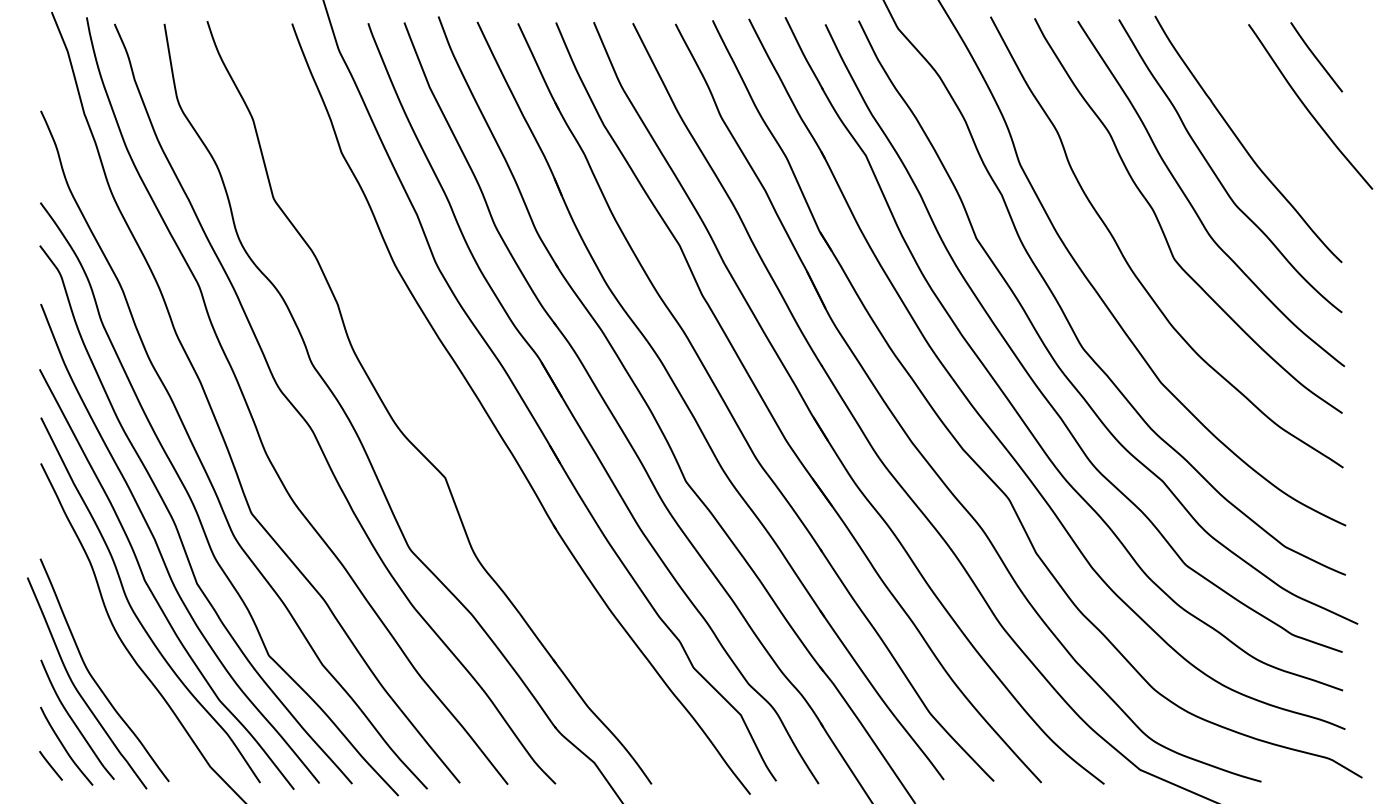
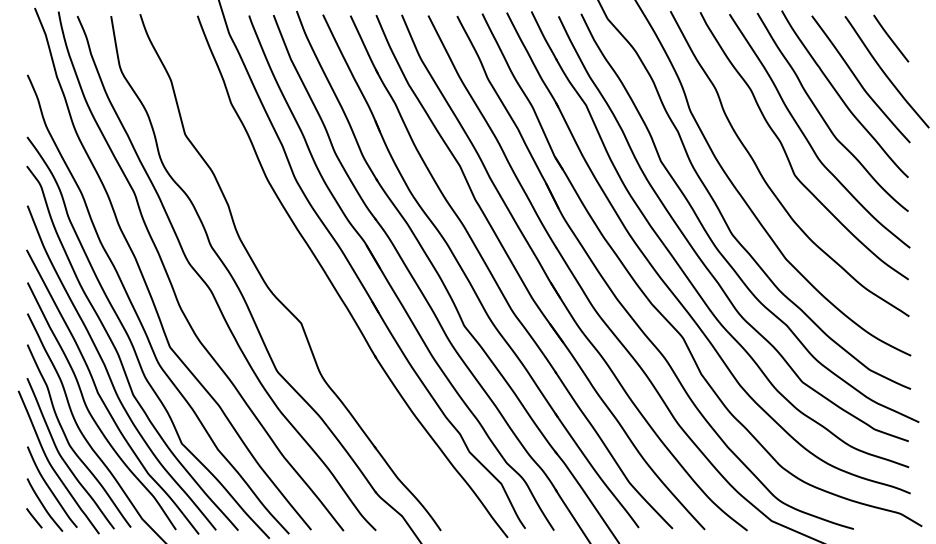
curve: (1269, 119) -> (859, 80), added
curve: (101, 650) -> (68, 440), added

